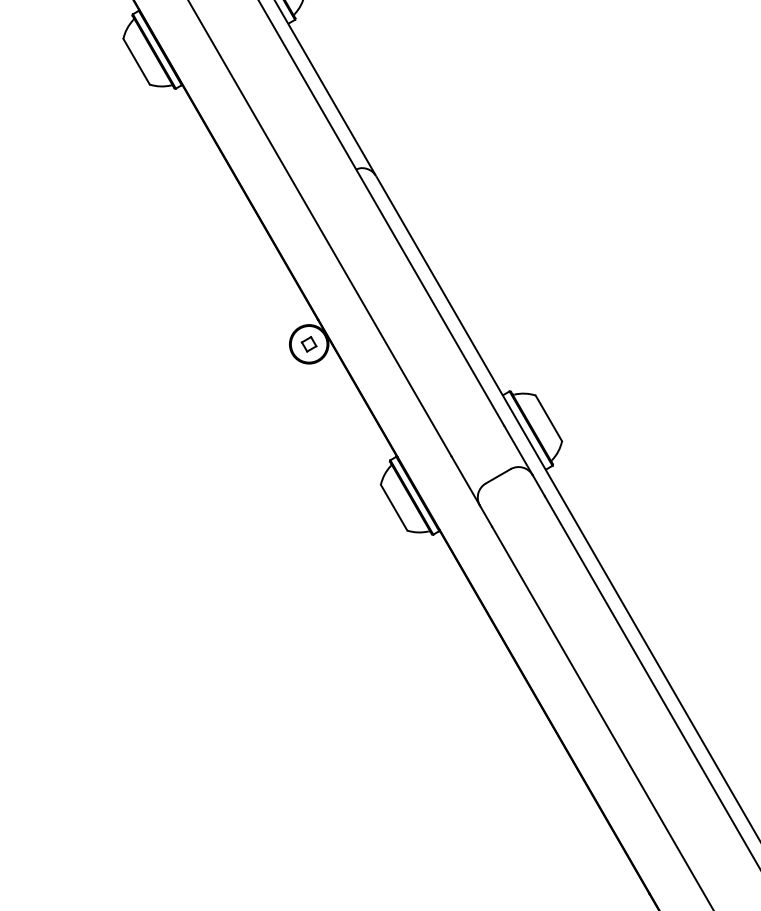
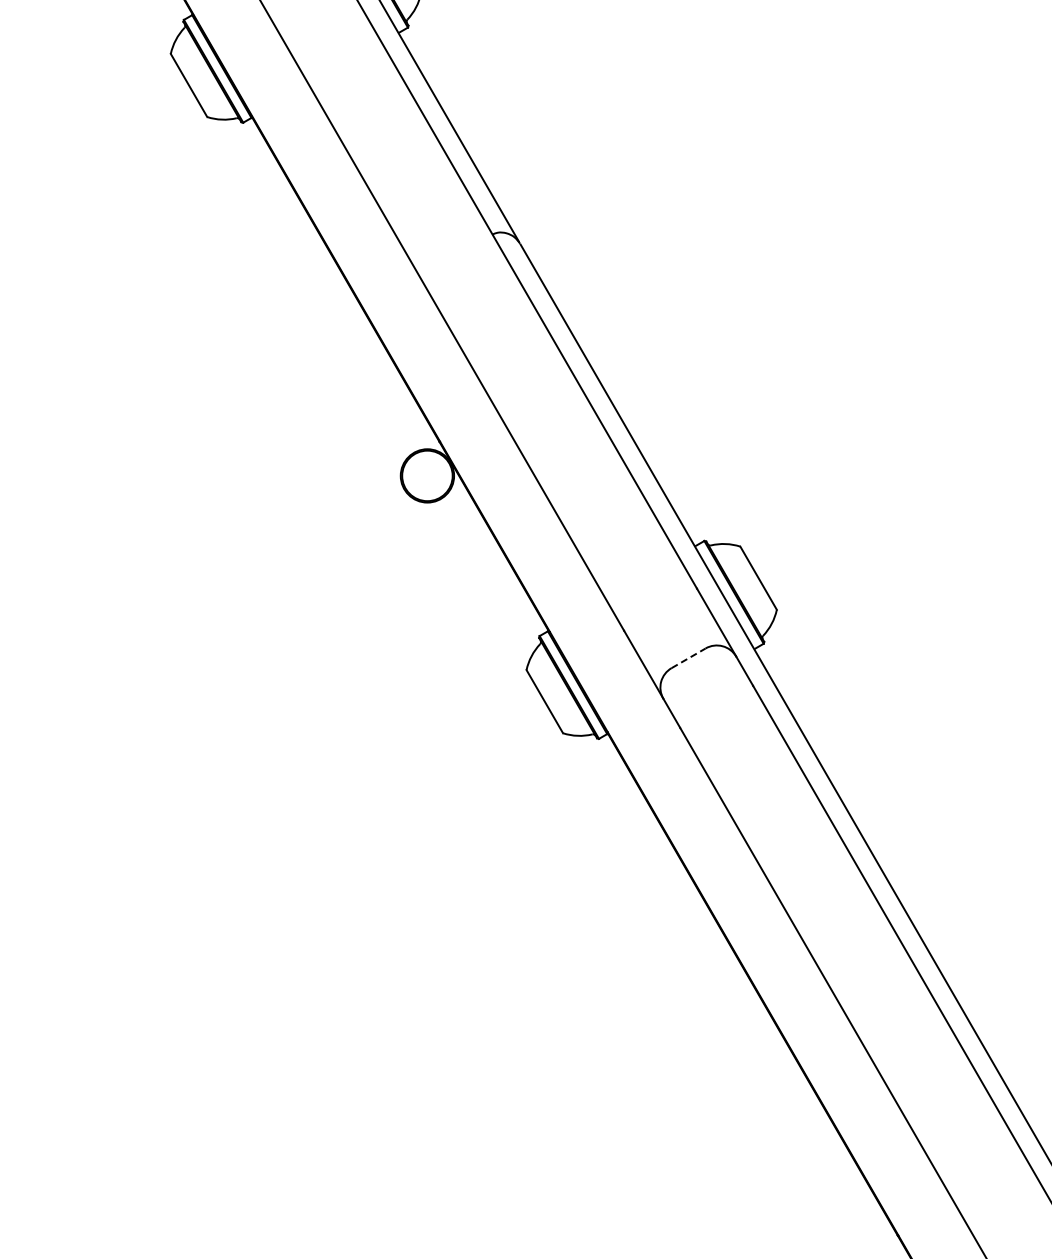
part: (309, 344) -> (427, 475), removed
line: (498, 476) -> (688, 658), solid -> dashed

